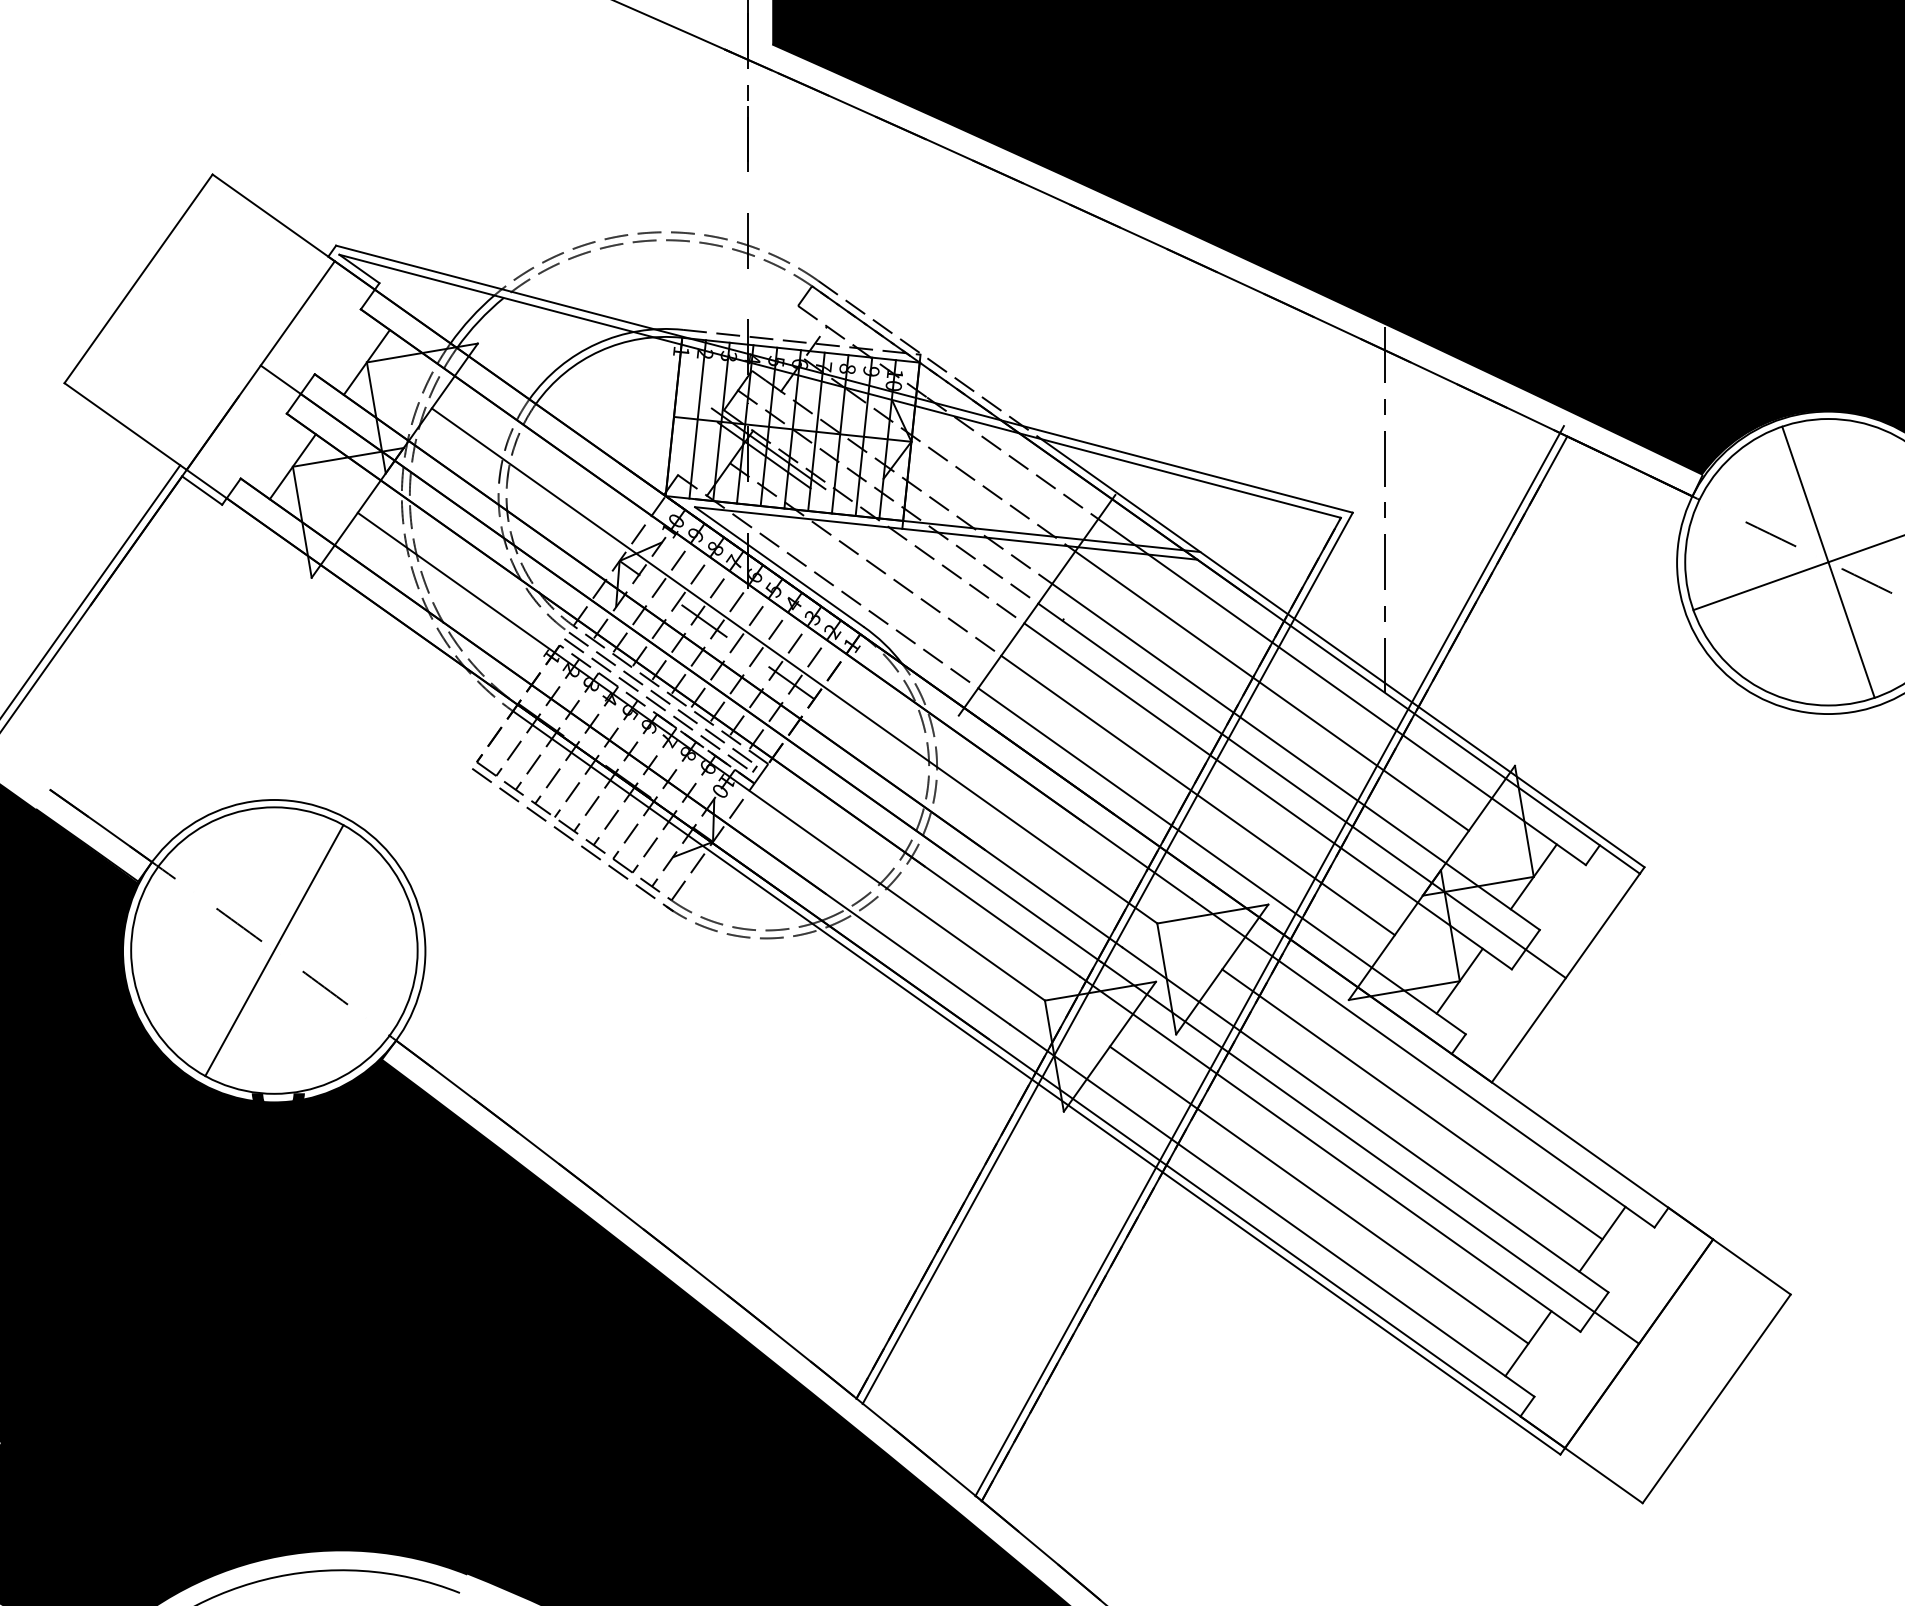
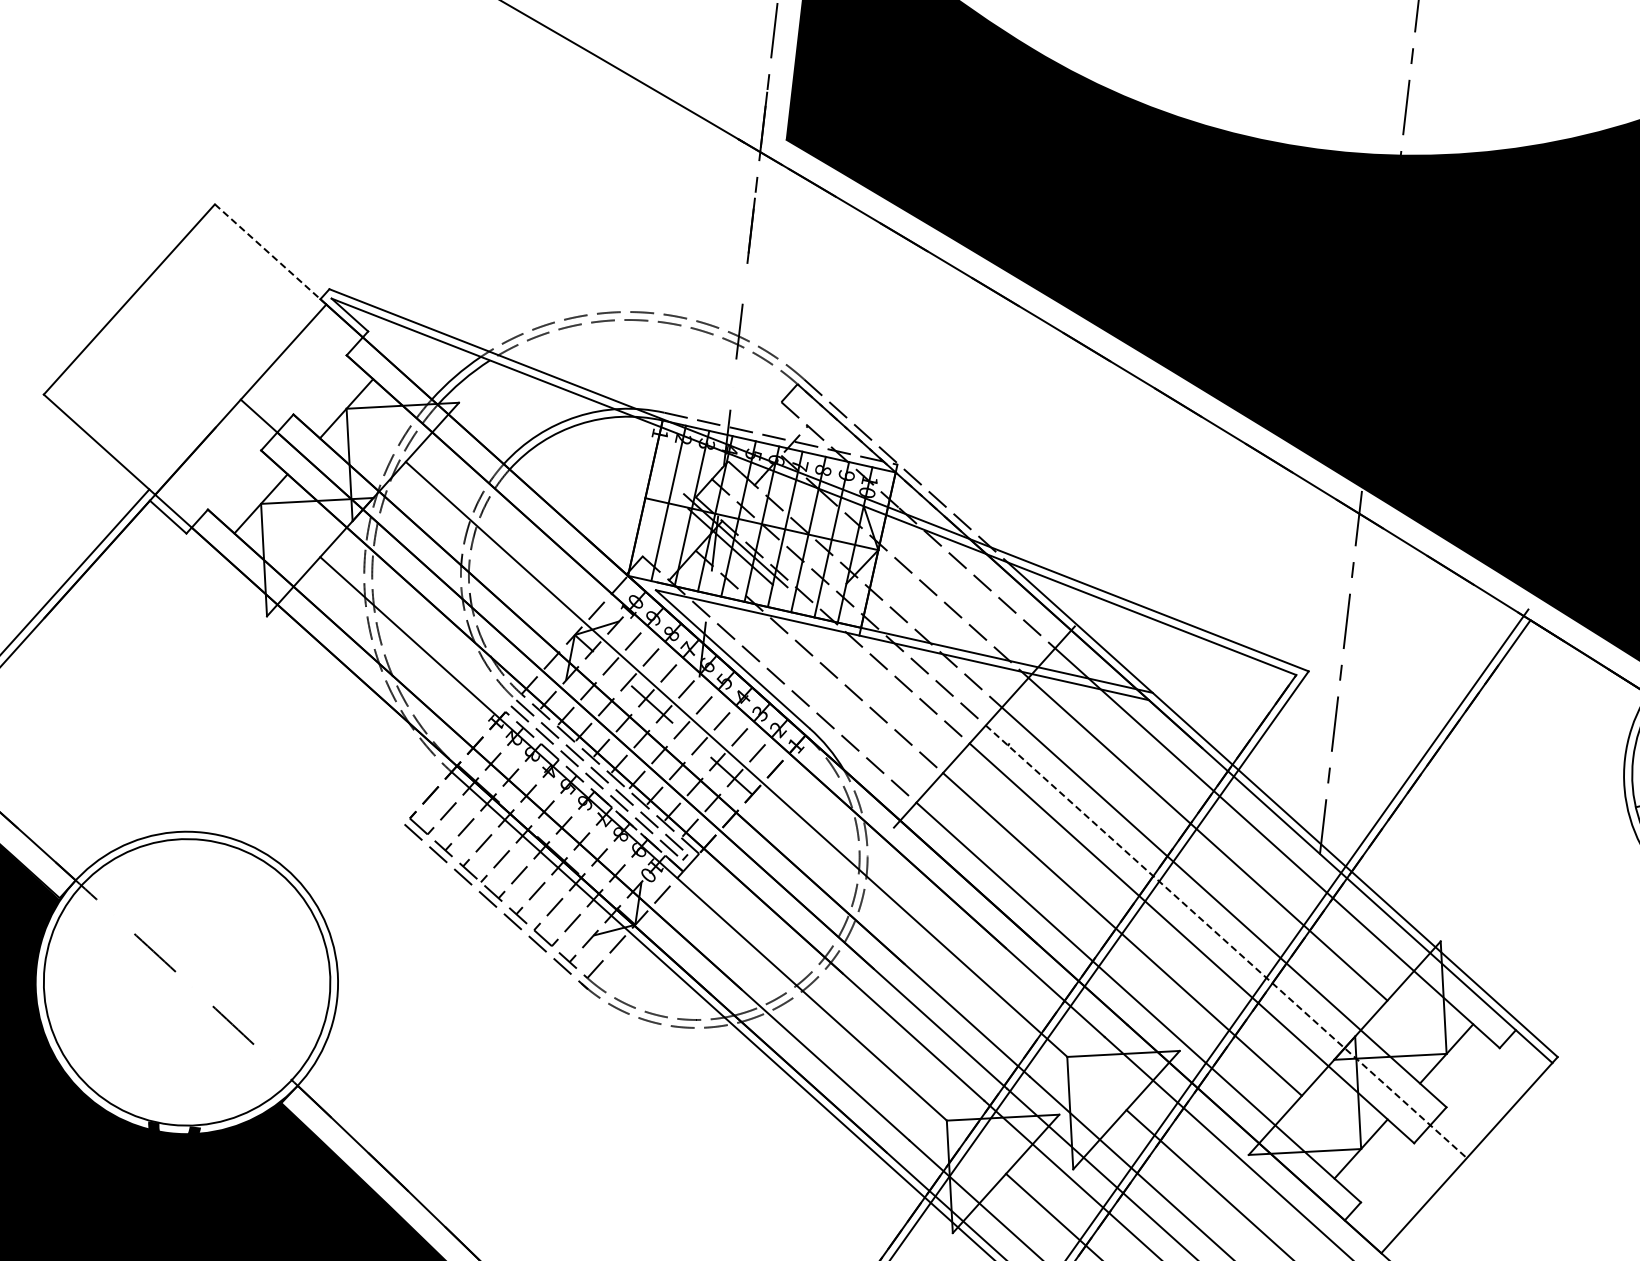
line: (273, 217) -> (270, 254), solid -> dashed
line: (1302, 791) -> (1226, 942), solid -> dashed
line: (274, 950) -> (187, 982), removed

